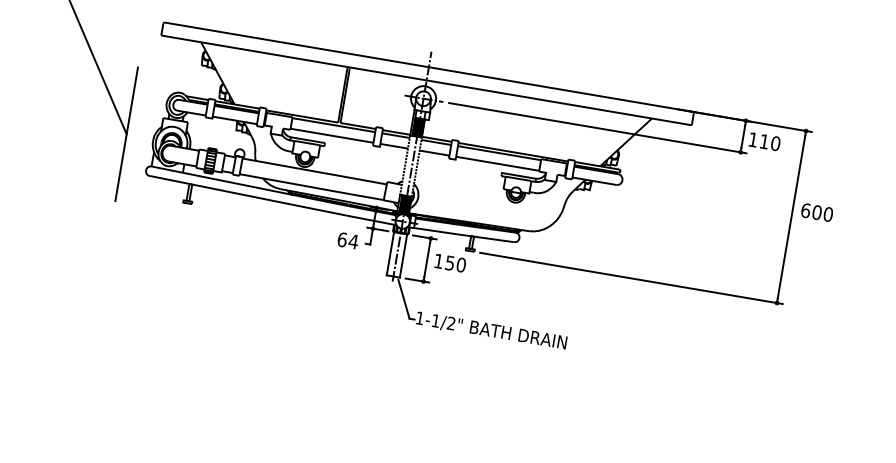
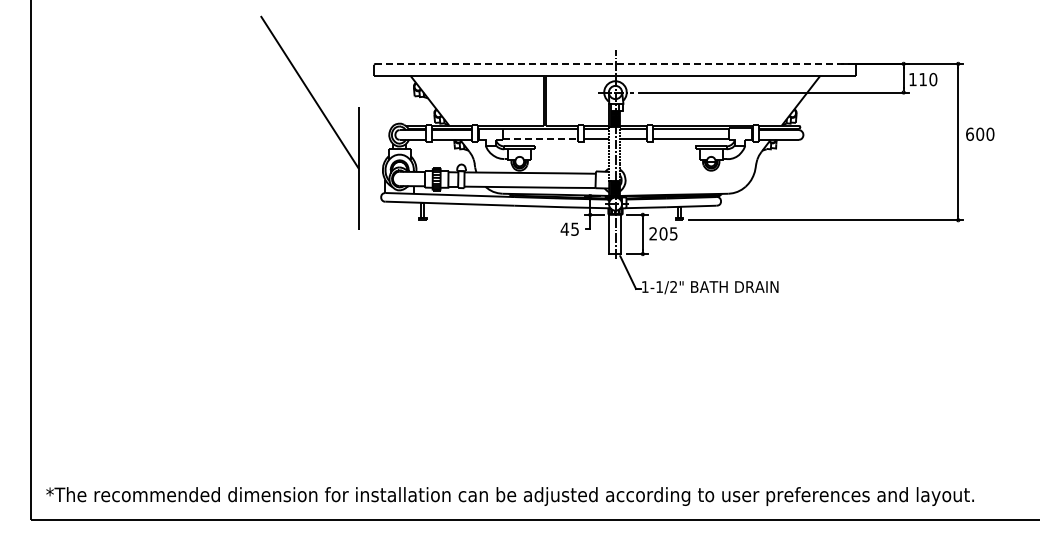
line: (428, 66) -> (615, 63), solid -> dashed
line: (332, 135) -> (540, 138), solid -> dashed
text: (347, 239) -> (569, 228), 64 -> 45
text: (450, 262) -> (663, 233), 150 -> 205

